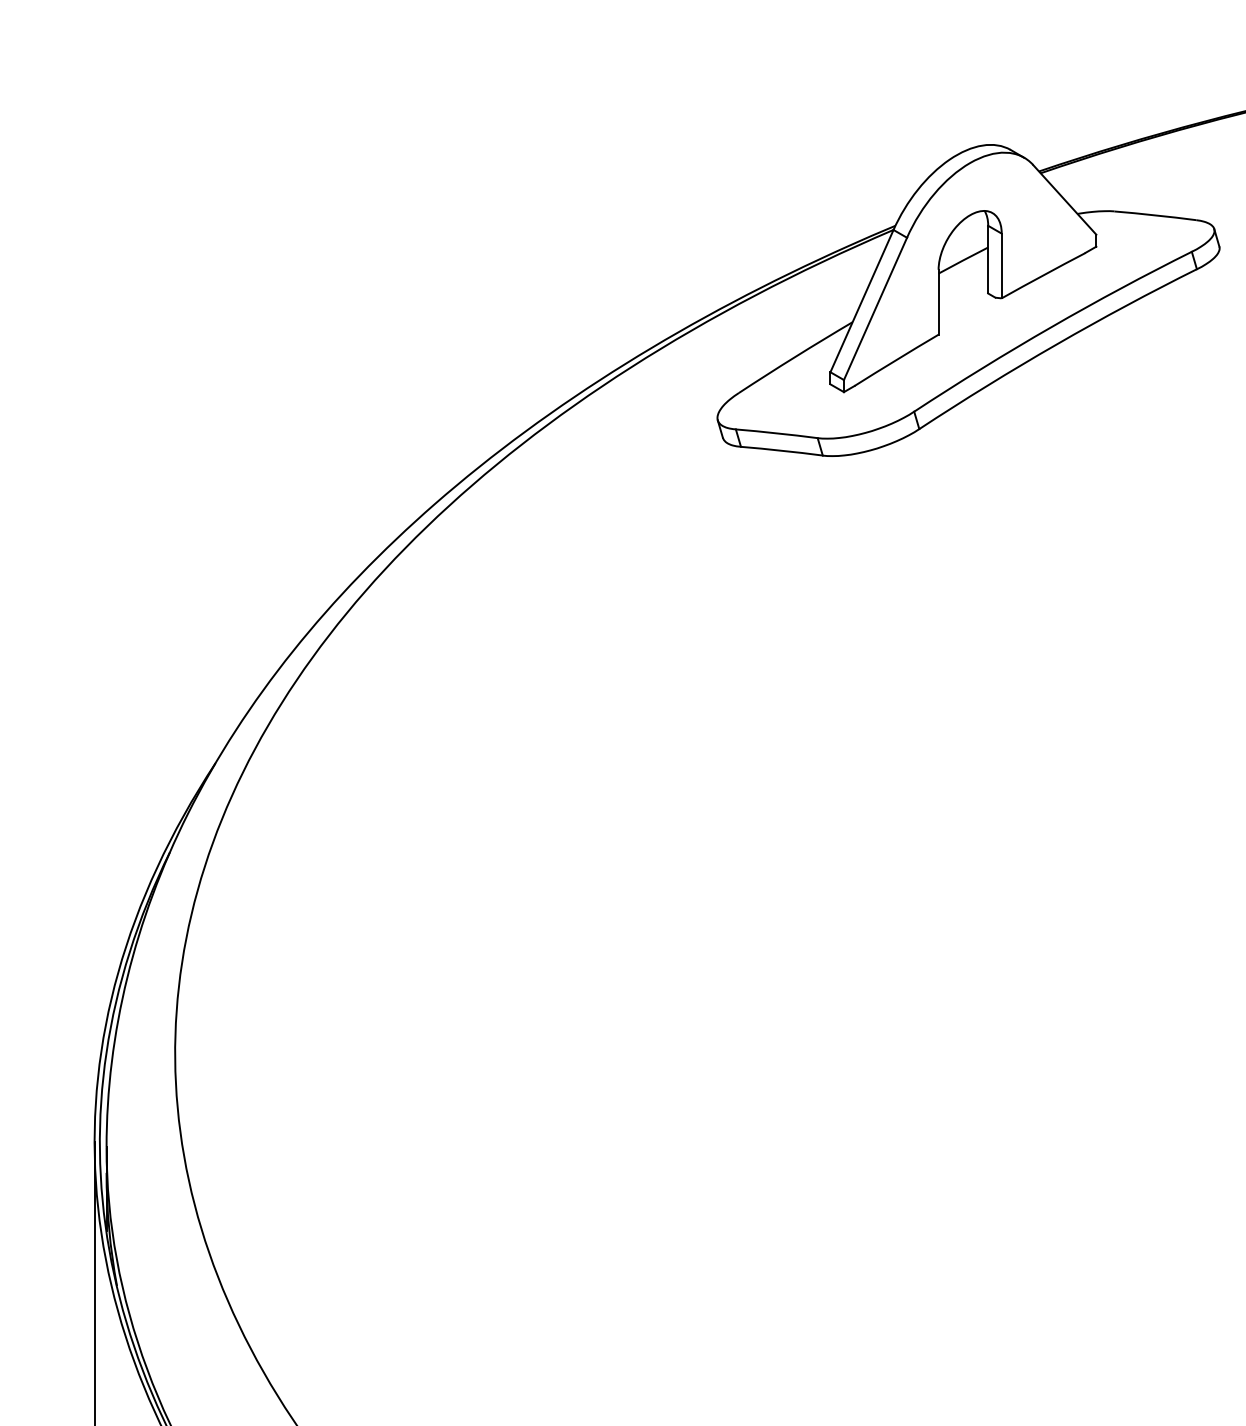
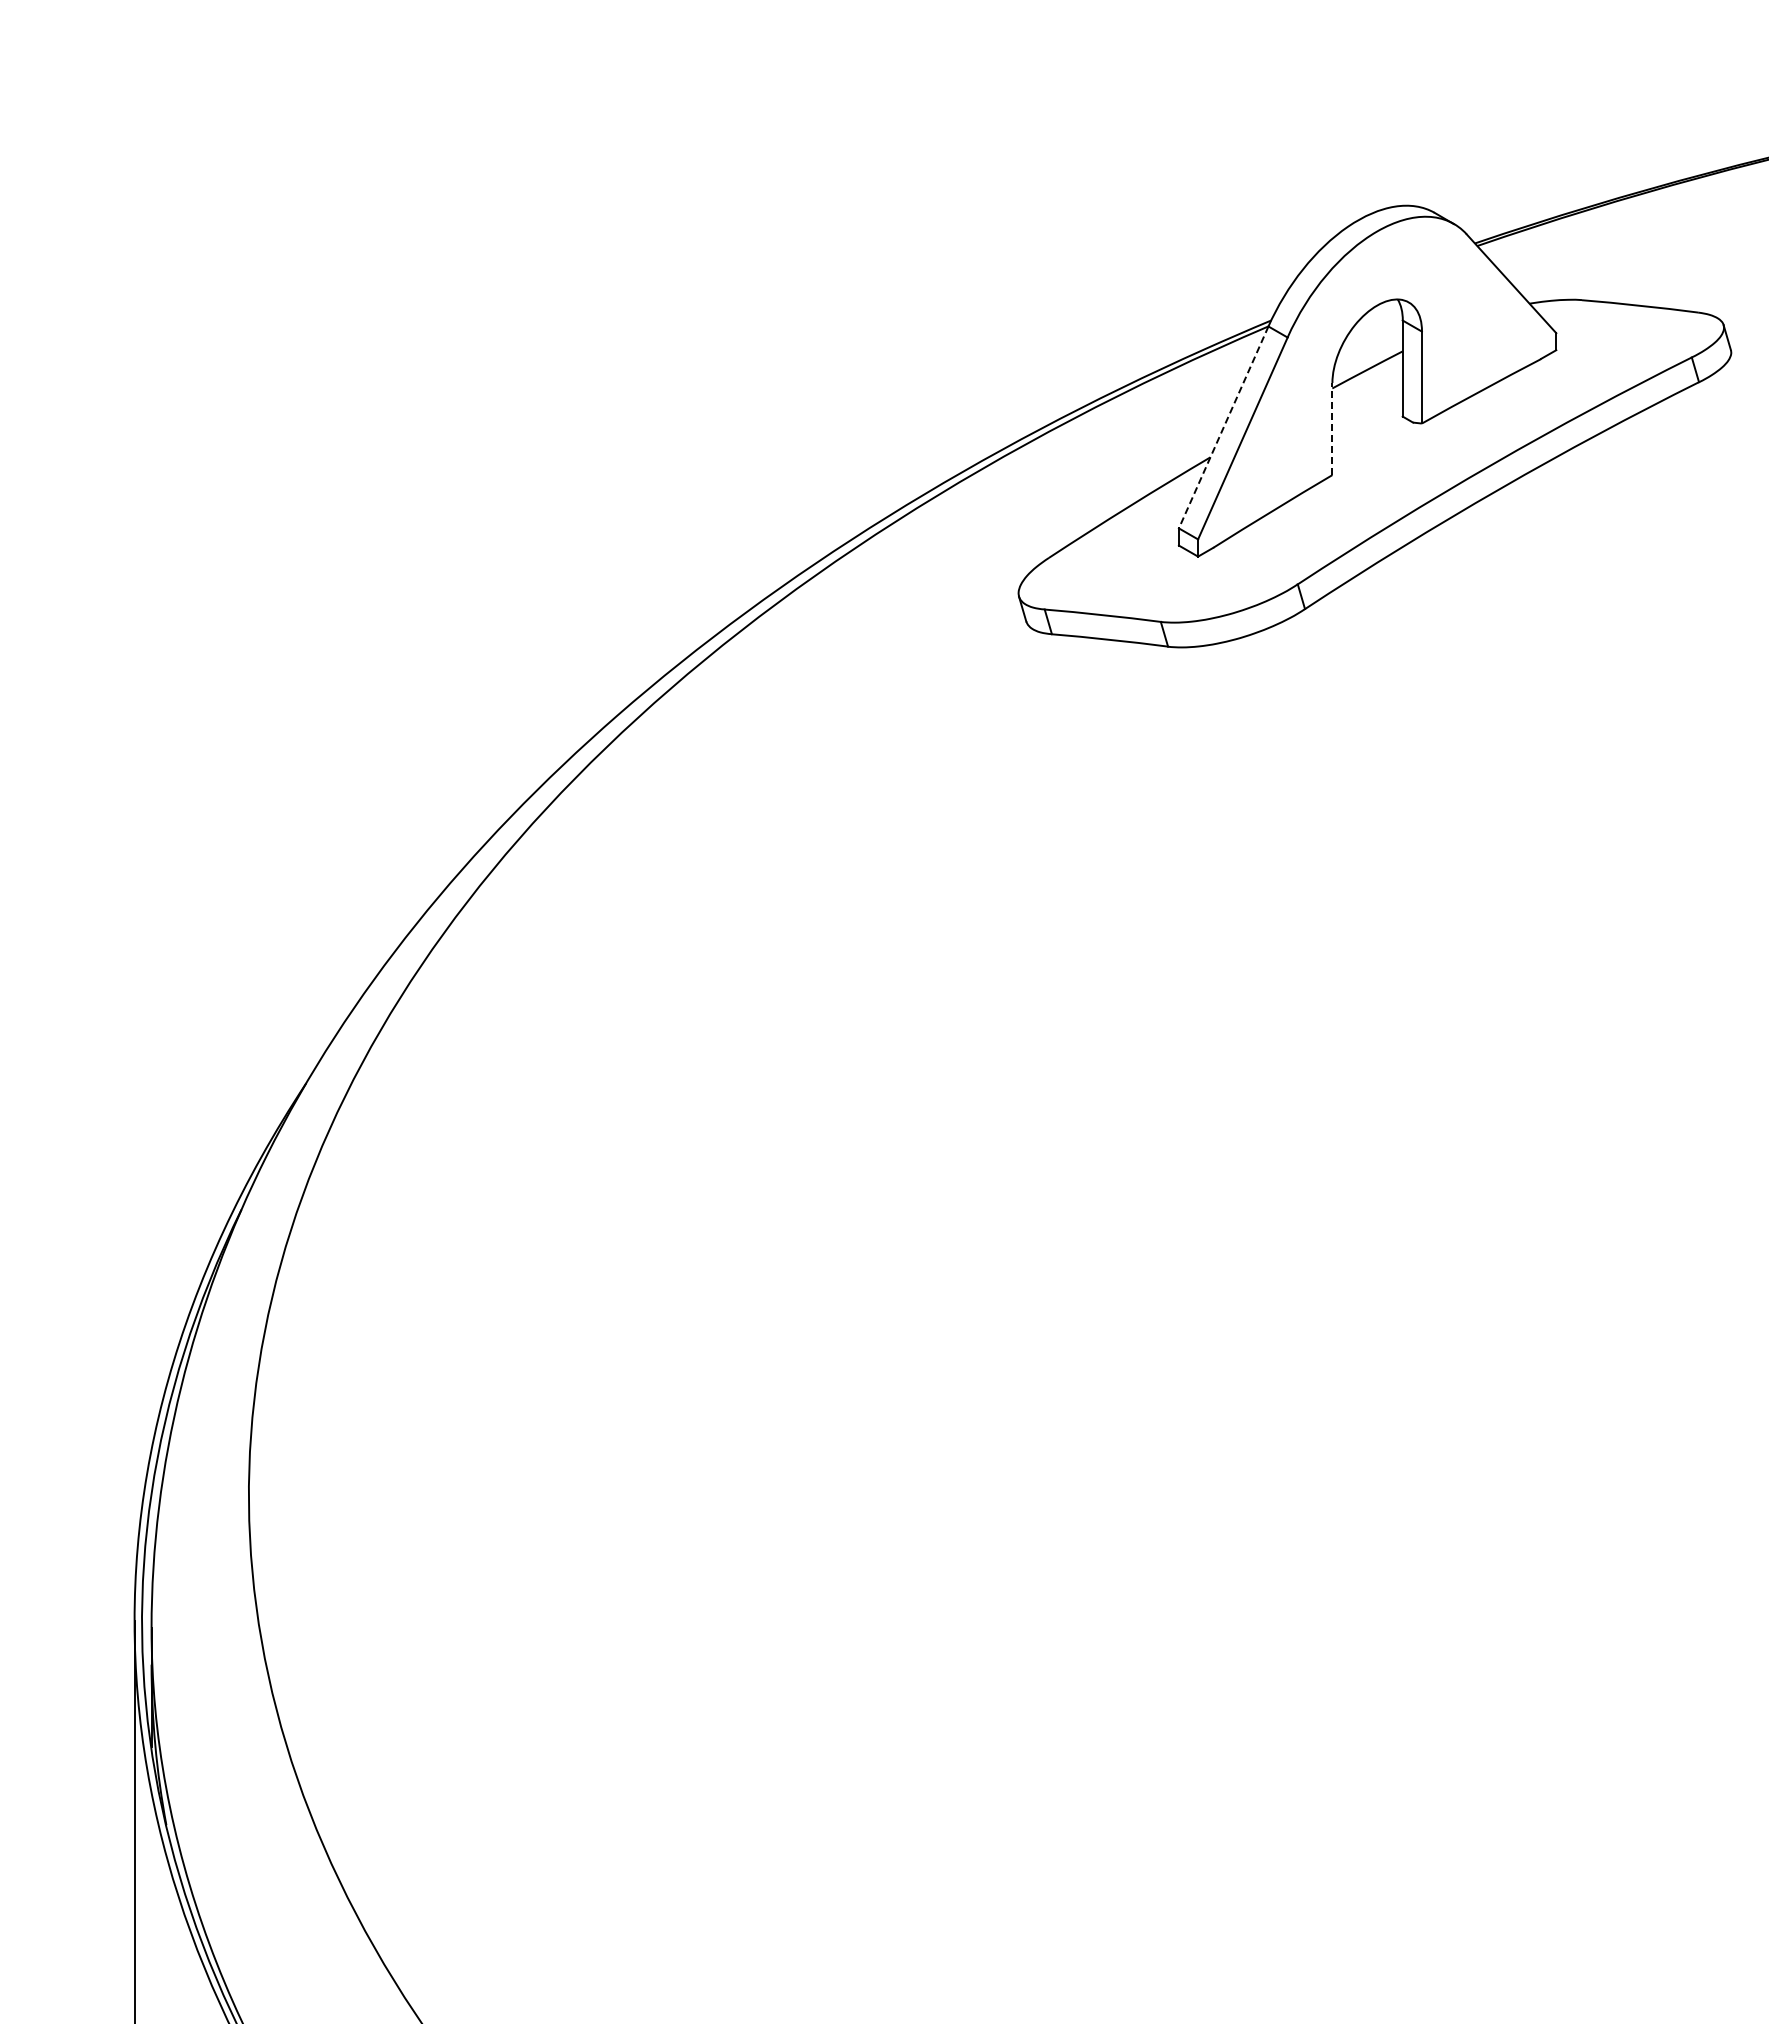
line: (861, 301) -> (1223, 427), solid -> dashed
line: (938, 302) -> (1332, 429), solid -> dashed

